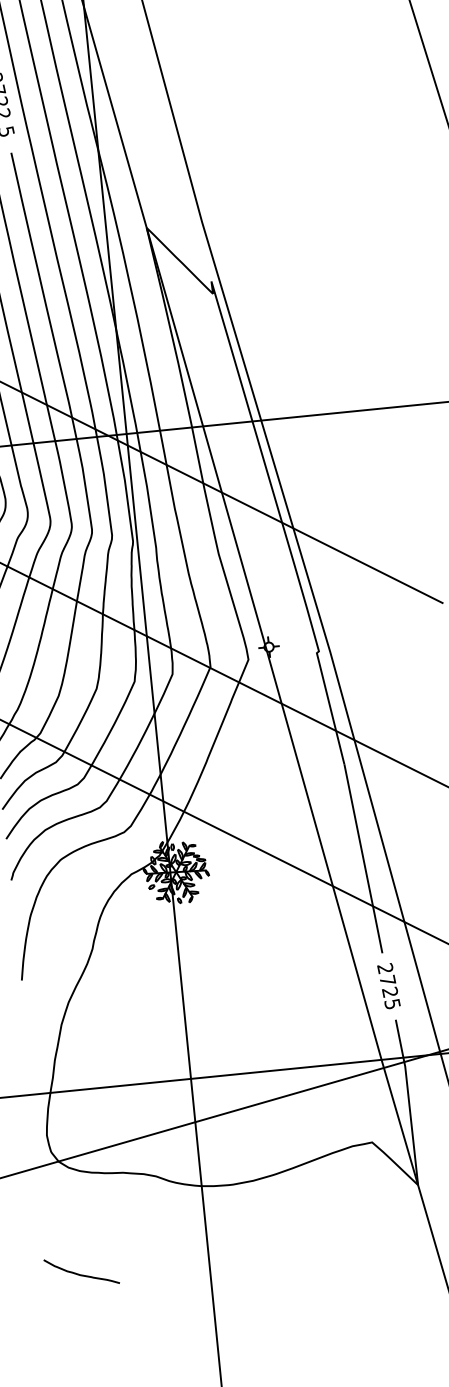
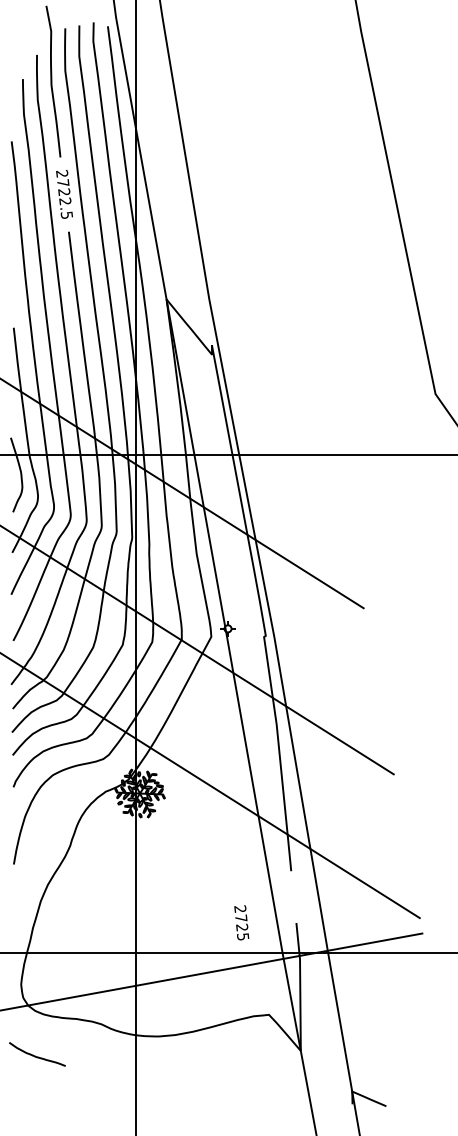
text: (388, 985) -> (241, 922), moved
curve: (82, 1274) -> (37, 1056), moved

